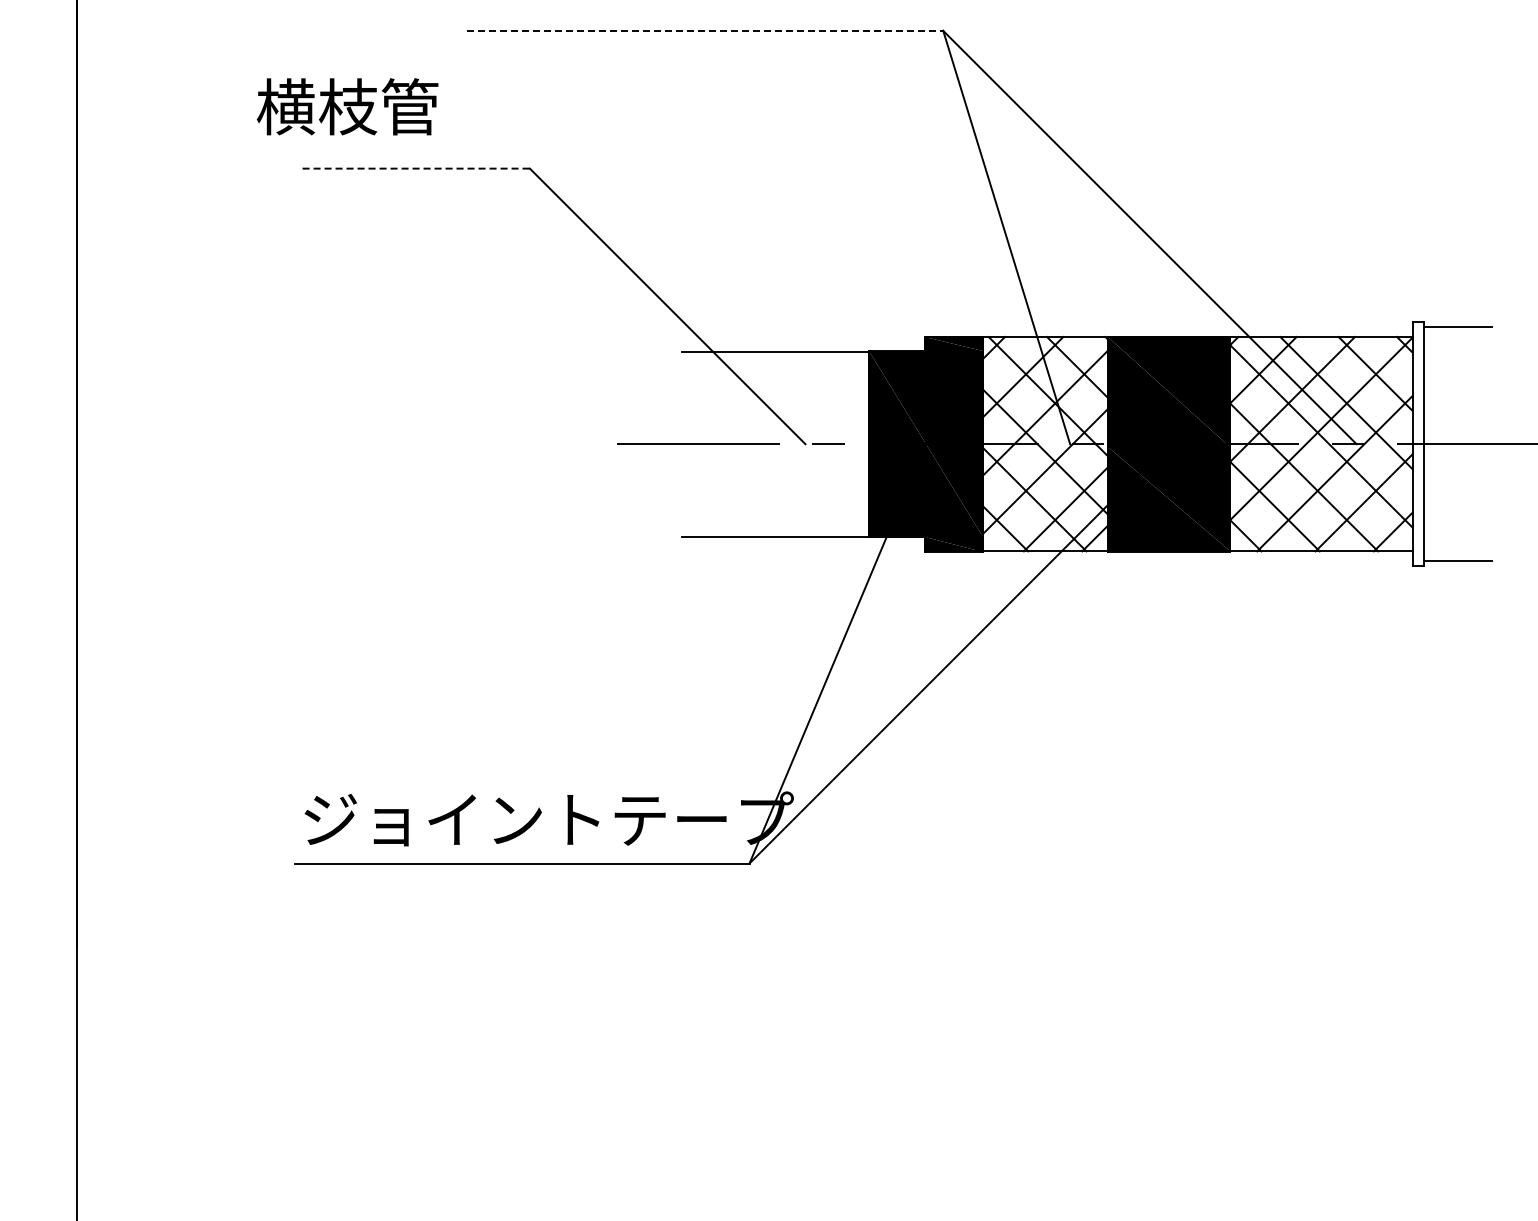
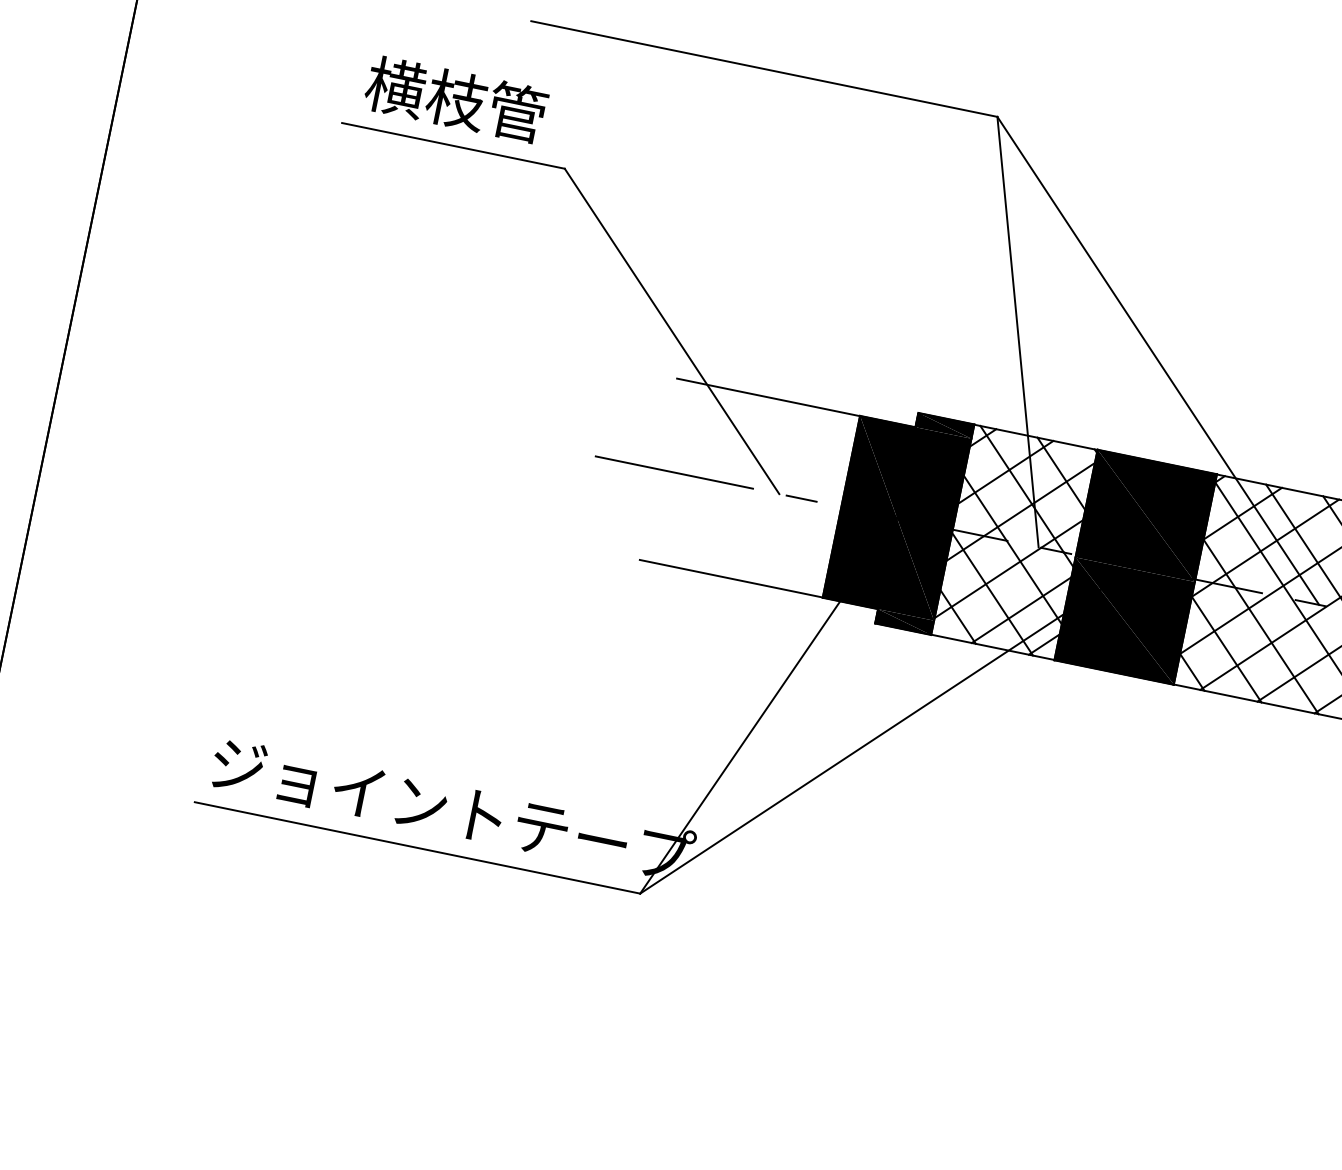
line: (705, 30) -> (764, 68), dashed -> solid
text: (347, 106) -> (456, 99), moved
line: (416, 168) -> (453, 145), dashed -> solid

